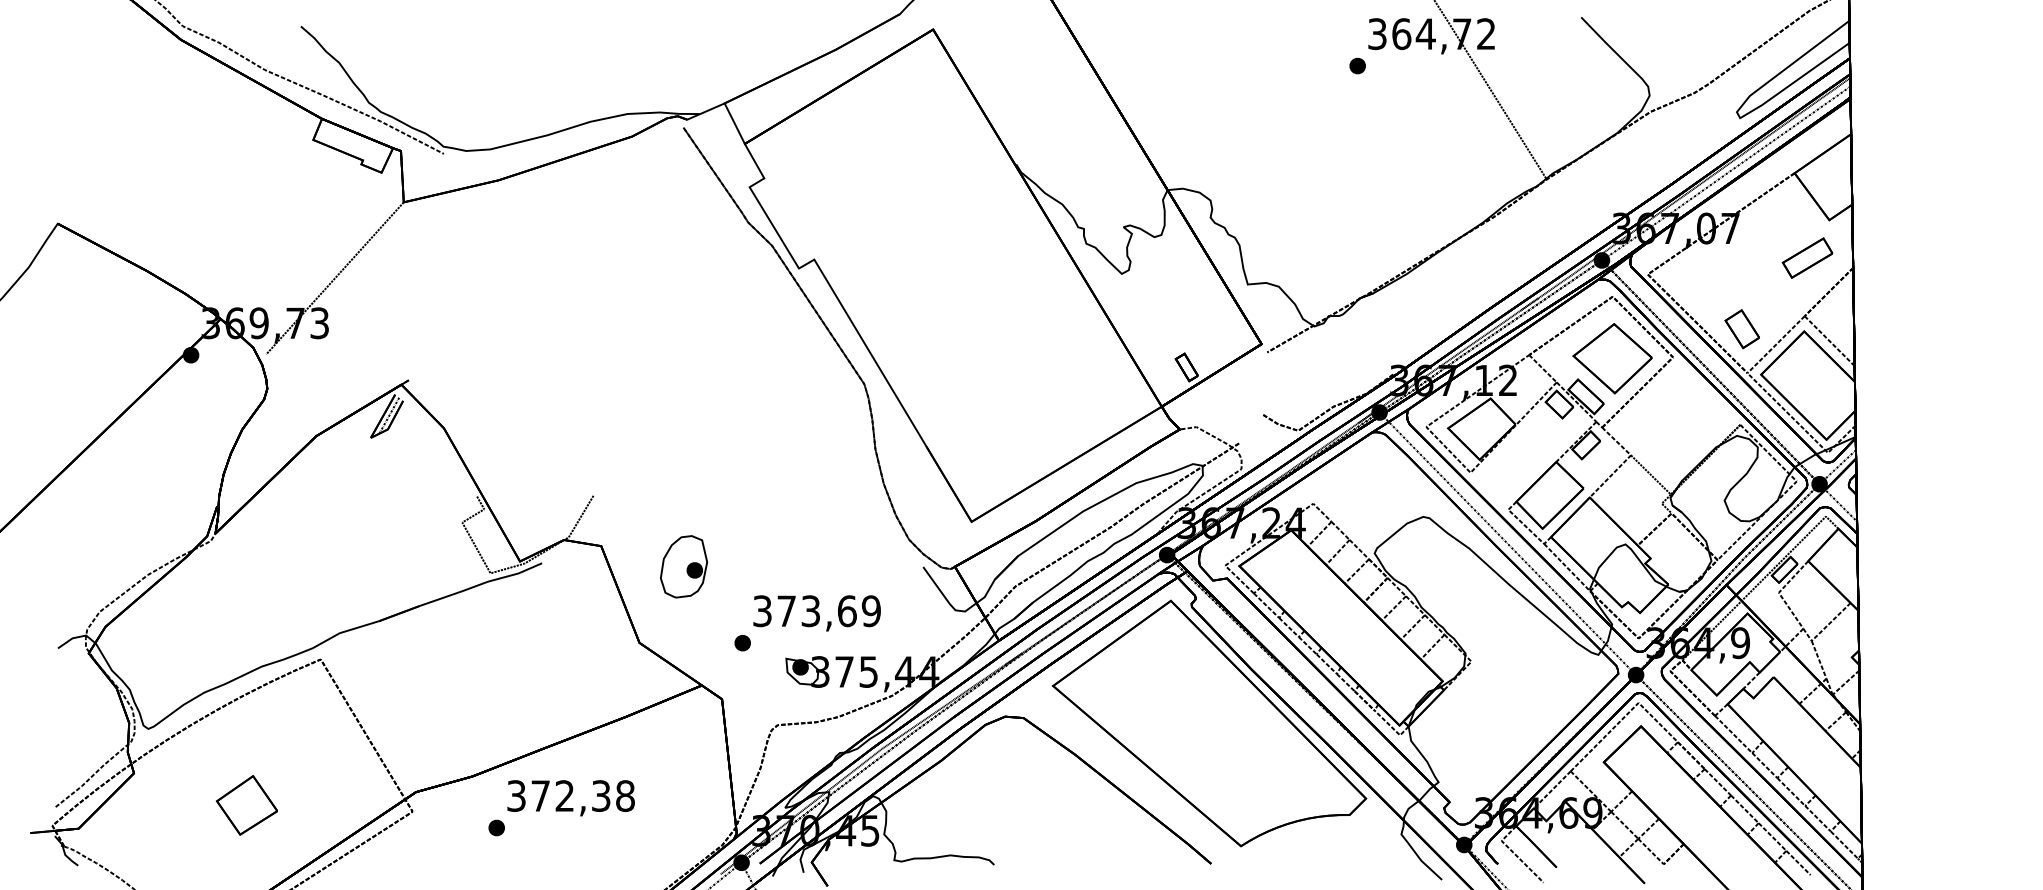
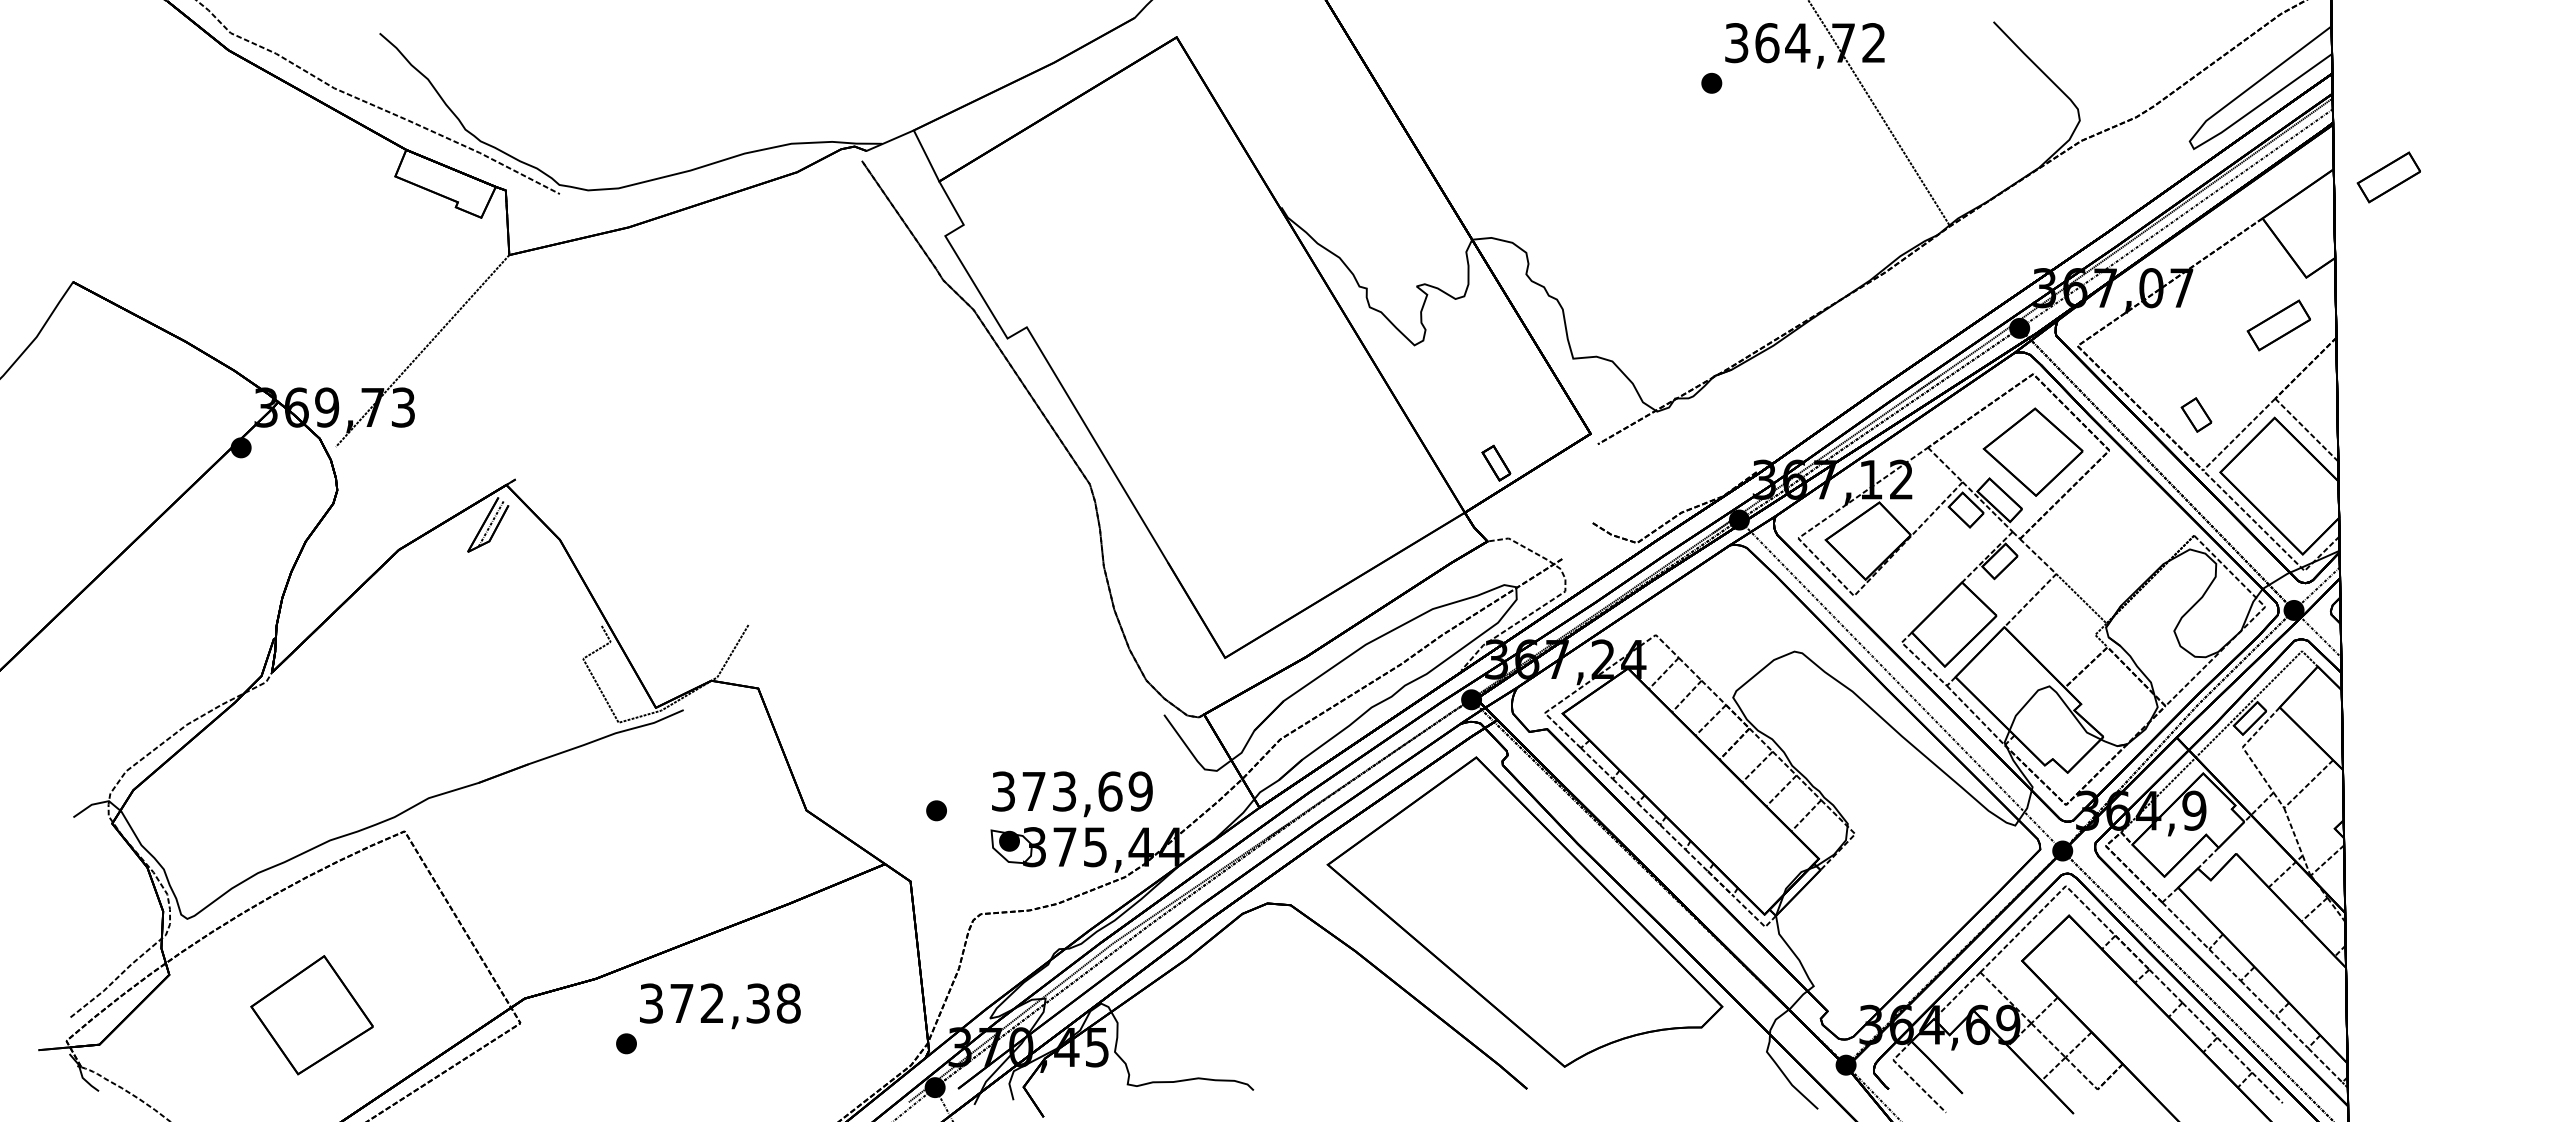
part: (1894, 140) -> (2388, 177), added
part: (1742, 328) -> (2196, 414), size x0.7
part: (683, 566) -> (862, 714), removed
text: (817, 613) -> (1072, 794), moved
part: (246, 805) -> (311, 1015), size x1.6

